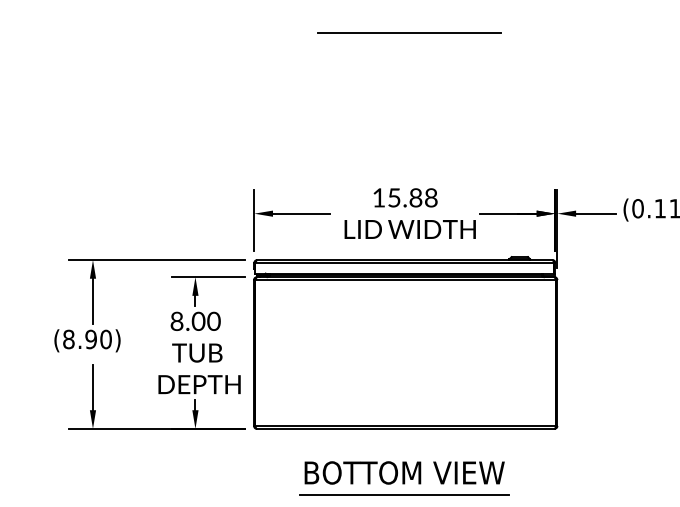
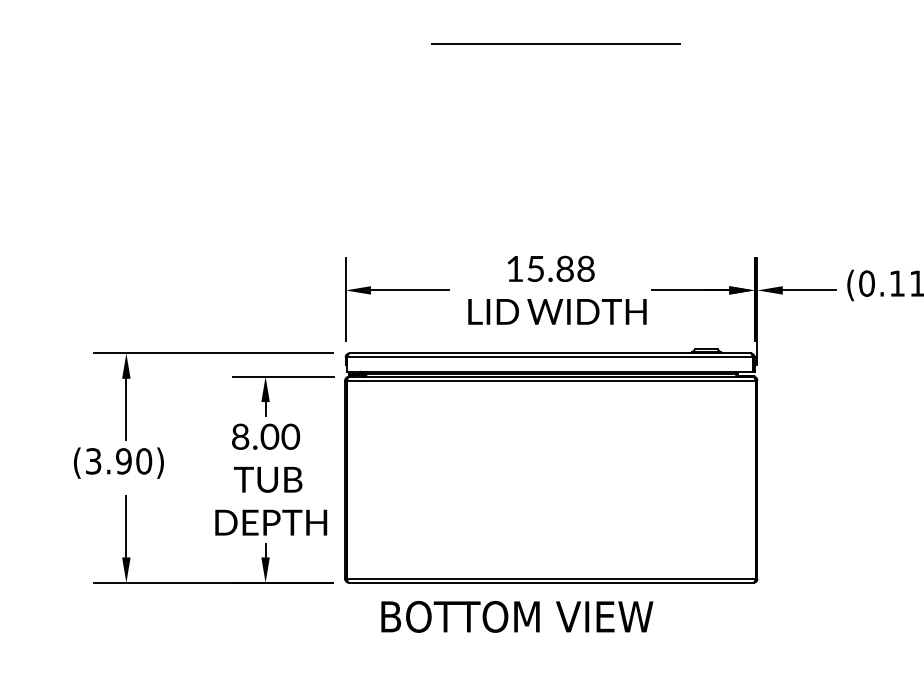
text: (68, 339) -> (93, 461), (8.90) -> (3.90)
text: (404, 472) -> (517, 616), moved
line: (403, 495) -> (548, 673), removed

